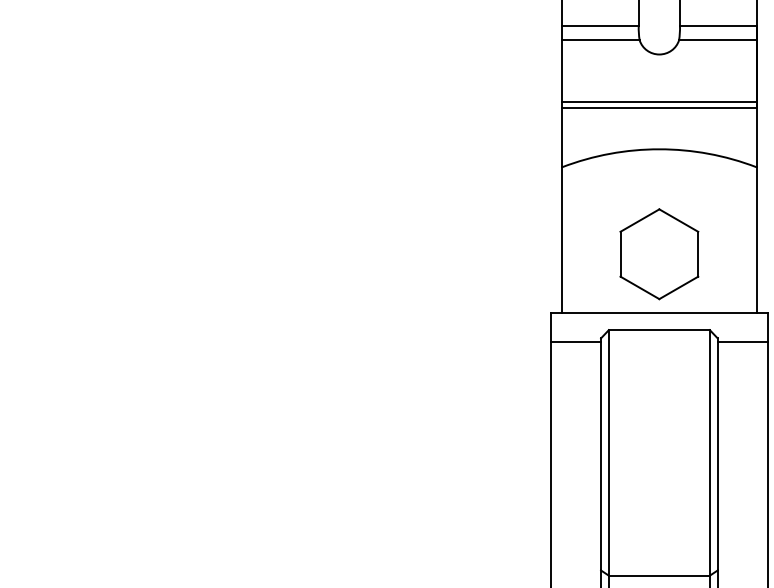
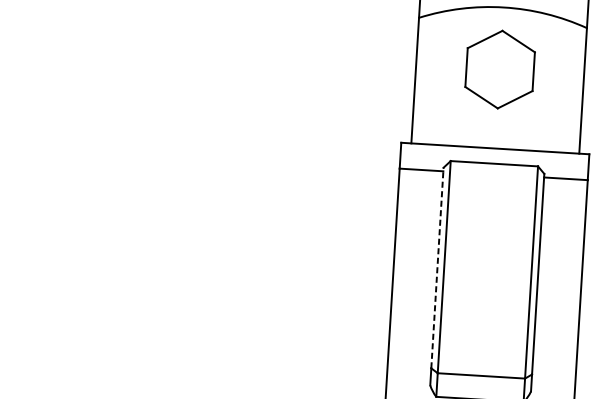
part: (659, 254) -> (500, 69), moved
line: (601, 453) -> (437, 267), solid -> dashed

